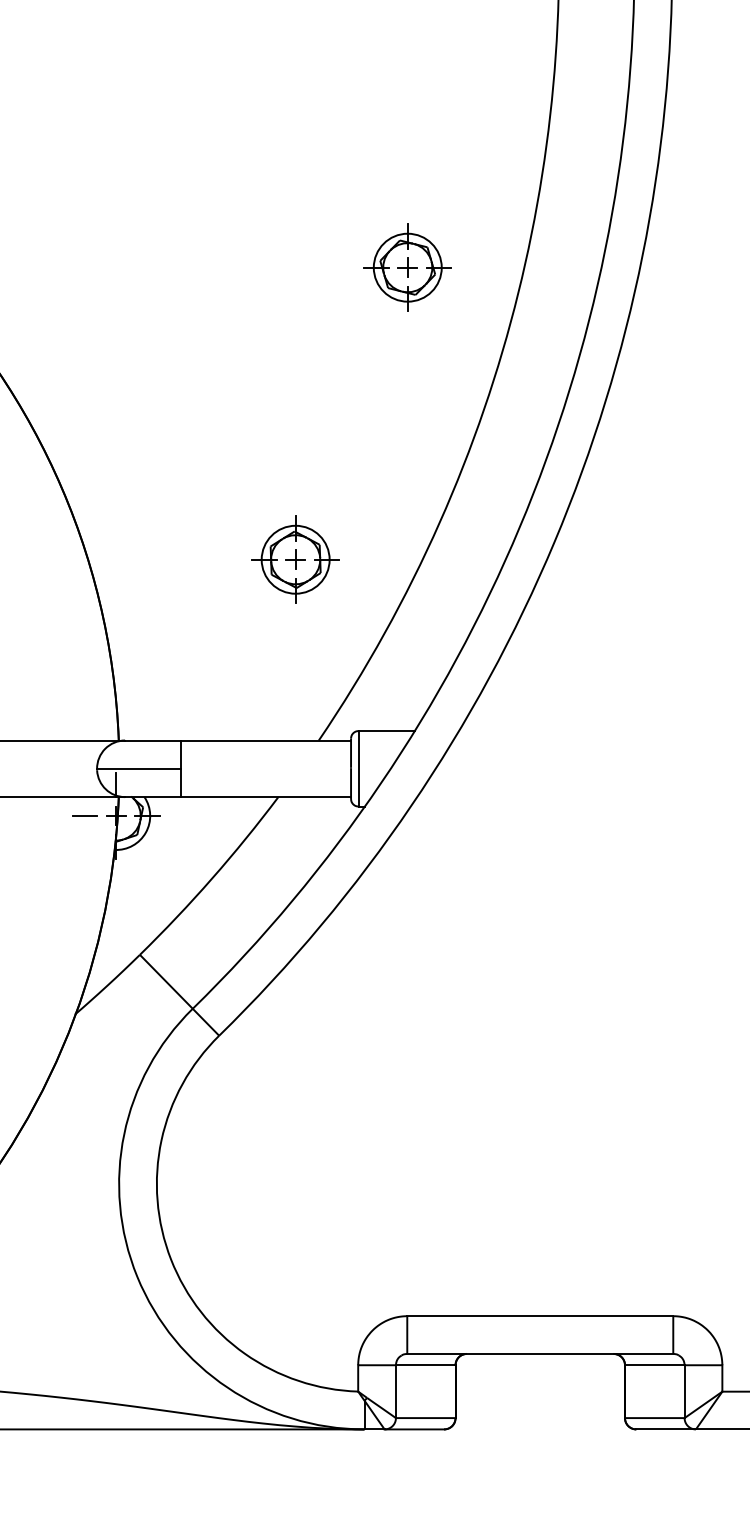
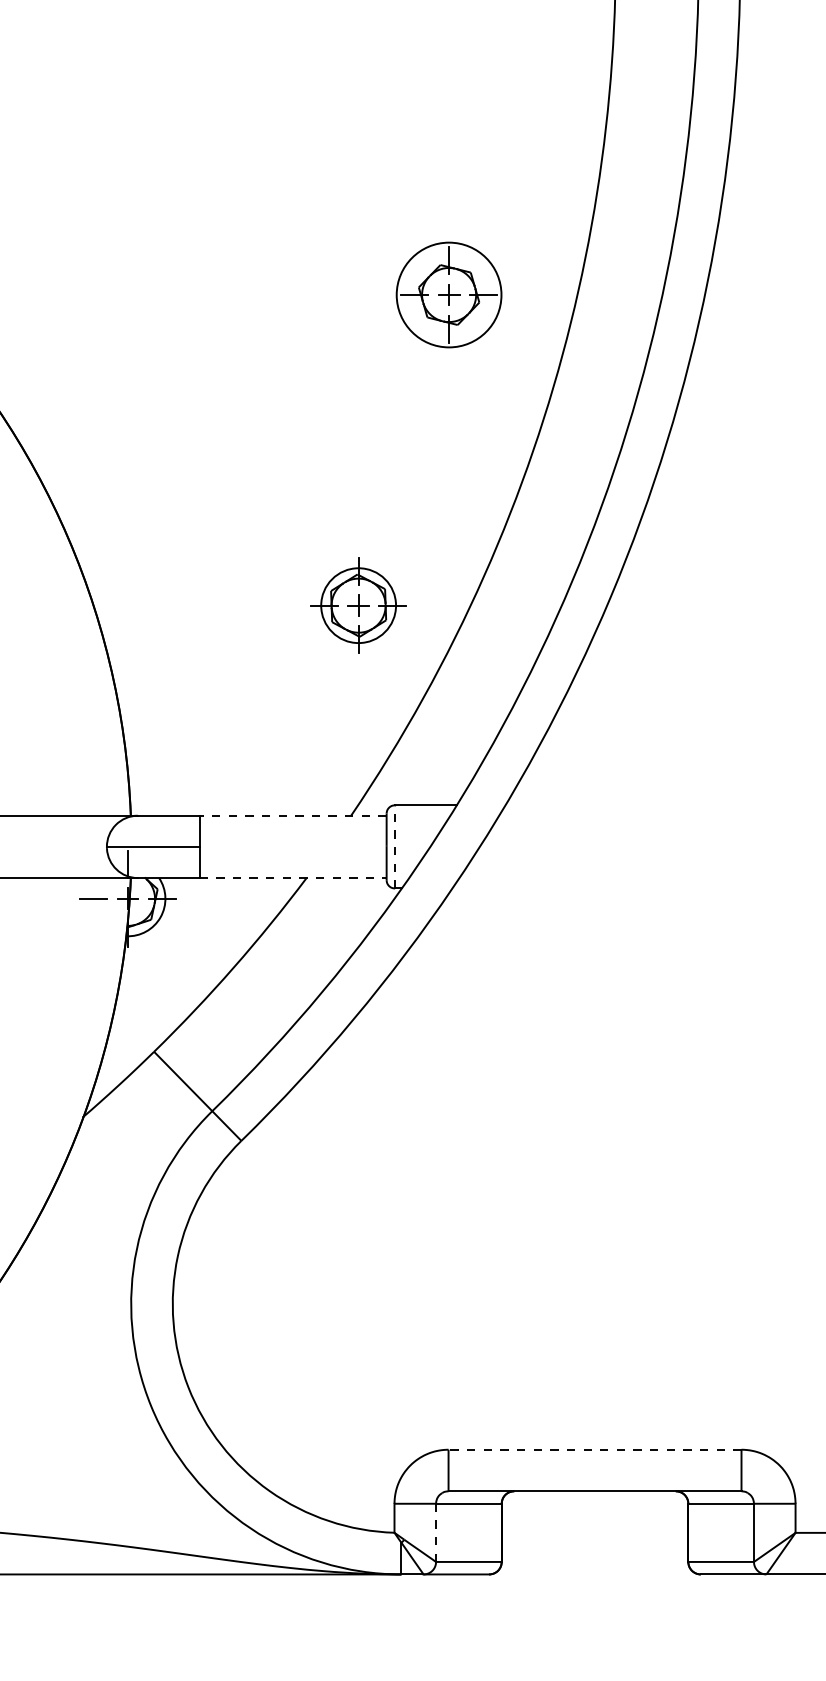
circle: (407, 267) -> (448, 294), size x1.4
part: (295, 559) -> (358, 605), moved
line: (266, 740) -> (293, 815), solid -> dashed
line: (358, 768) -> (394, 846), solid -> dashed
line: (266, 797) -> (293, 878), solid -> dashed
line: (539, 1315) -> (594, 1449), solid -> dashed
line: (396, 1392) -> (436, 1533), solid -> dashed

